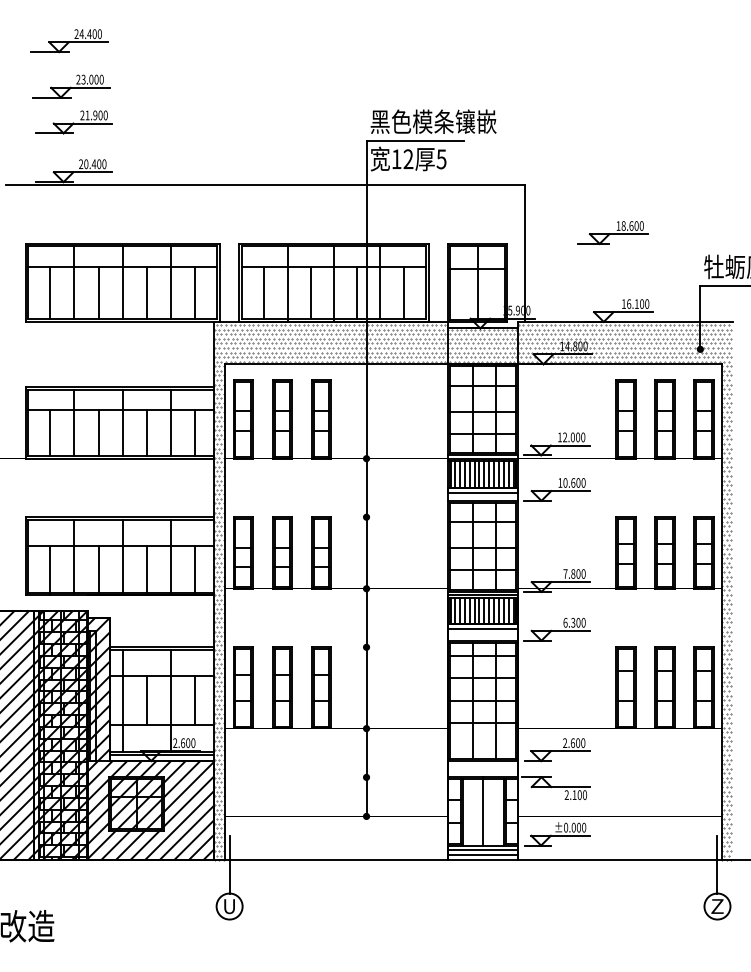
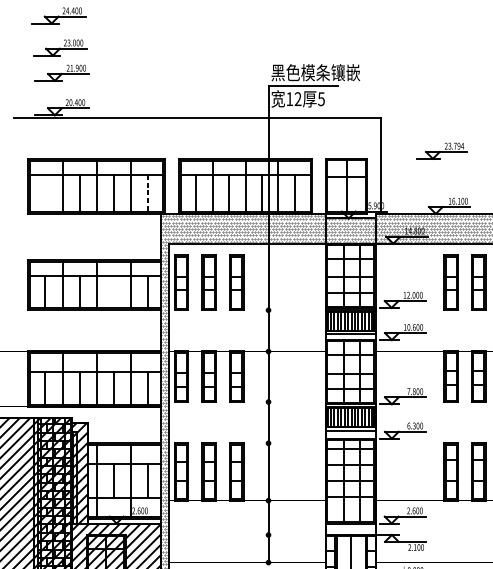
text: (630, 225) -> (454, 145), 18.600 -> 23.794
line: (50, 292) -> (45, 193), removed
line: (195, 293) -> (147, 193), solid -> dashed
line: (146, 432) -> (113, 291), removed

